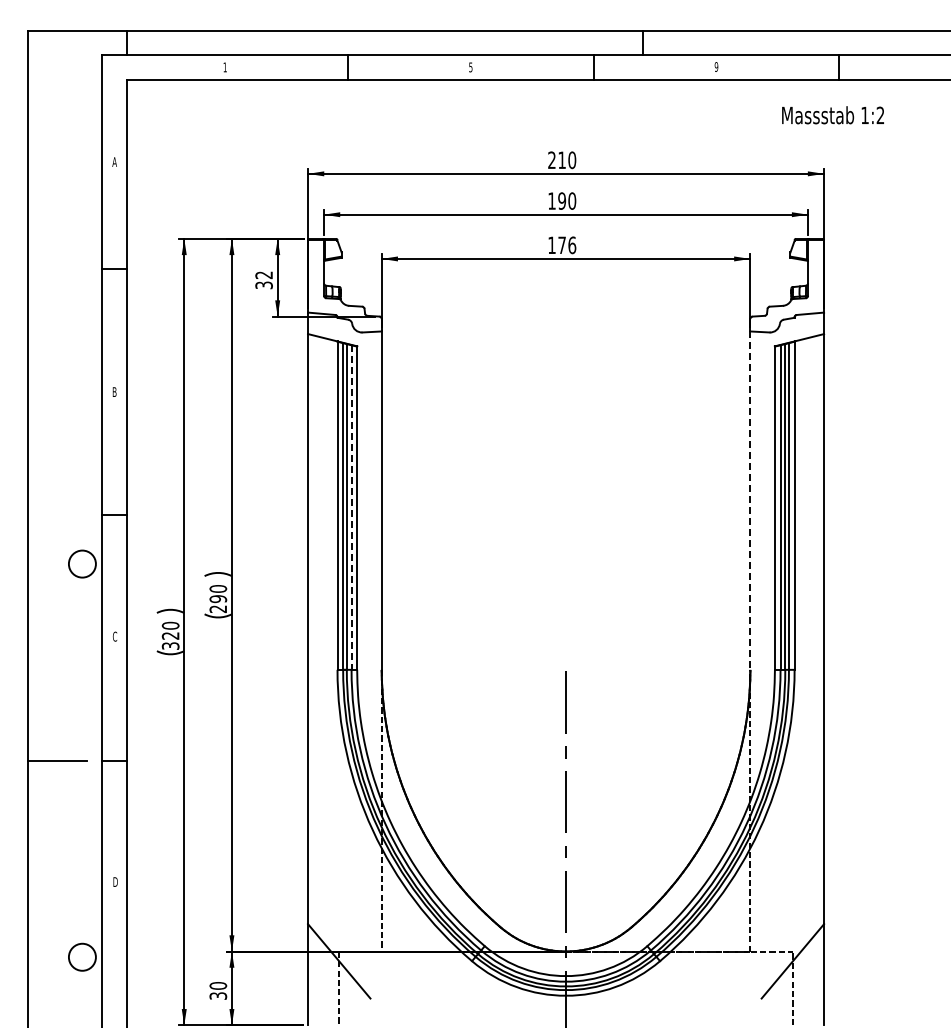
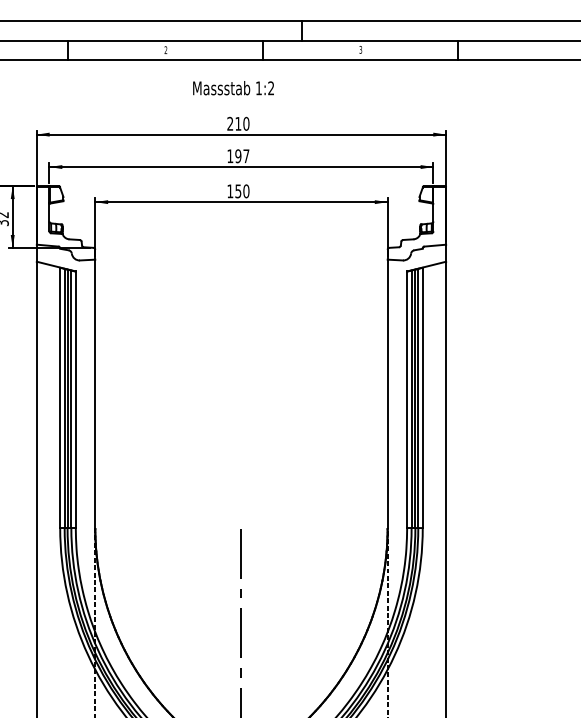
text: (716, 66) -> (360, 49), 9 -> 3
text: (470, 67) -> (165, 50), 5 -> 2
text: (832, 115) -> (233, 88), moved
text: (572, 200) -> (246, 155), 190 -> 197
text: (567, 245) -> (242, 191), 176 -> 150
line: (750, 501) -> (387, 394), dashed -> solid
line: (351, 508) -> (71, 400), dashed -> solid

